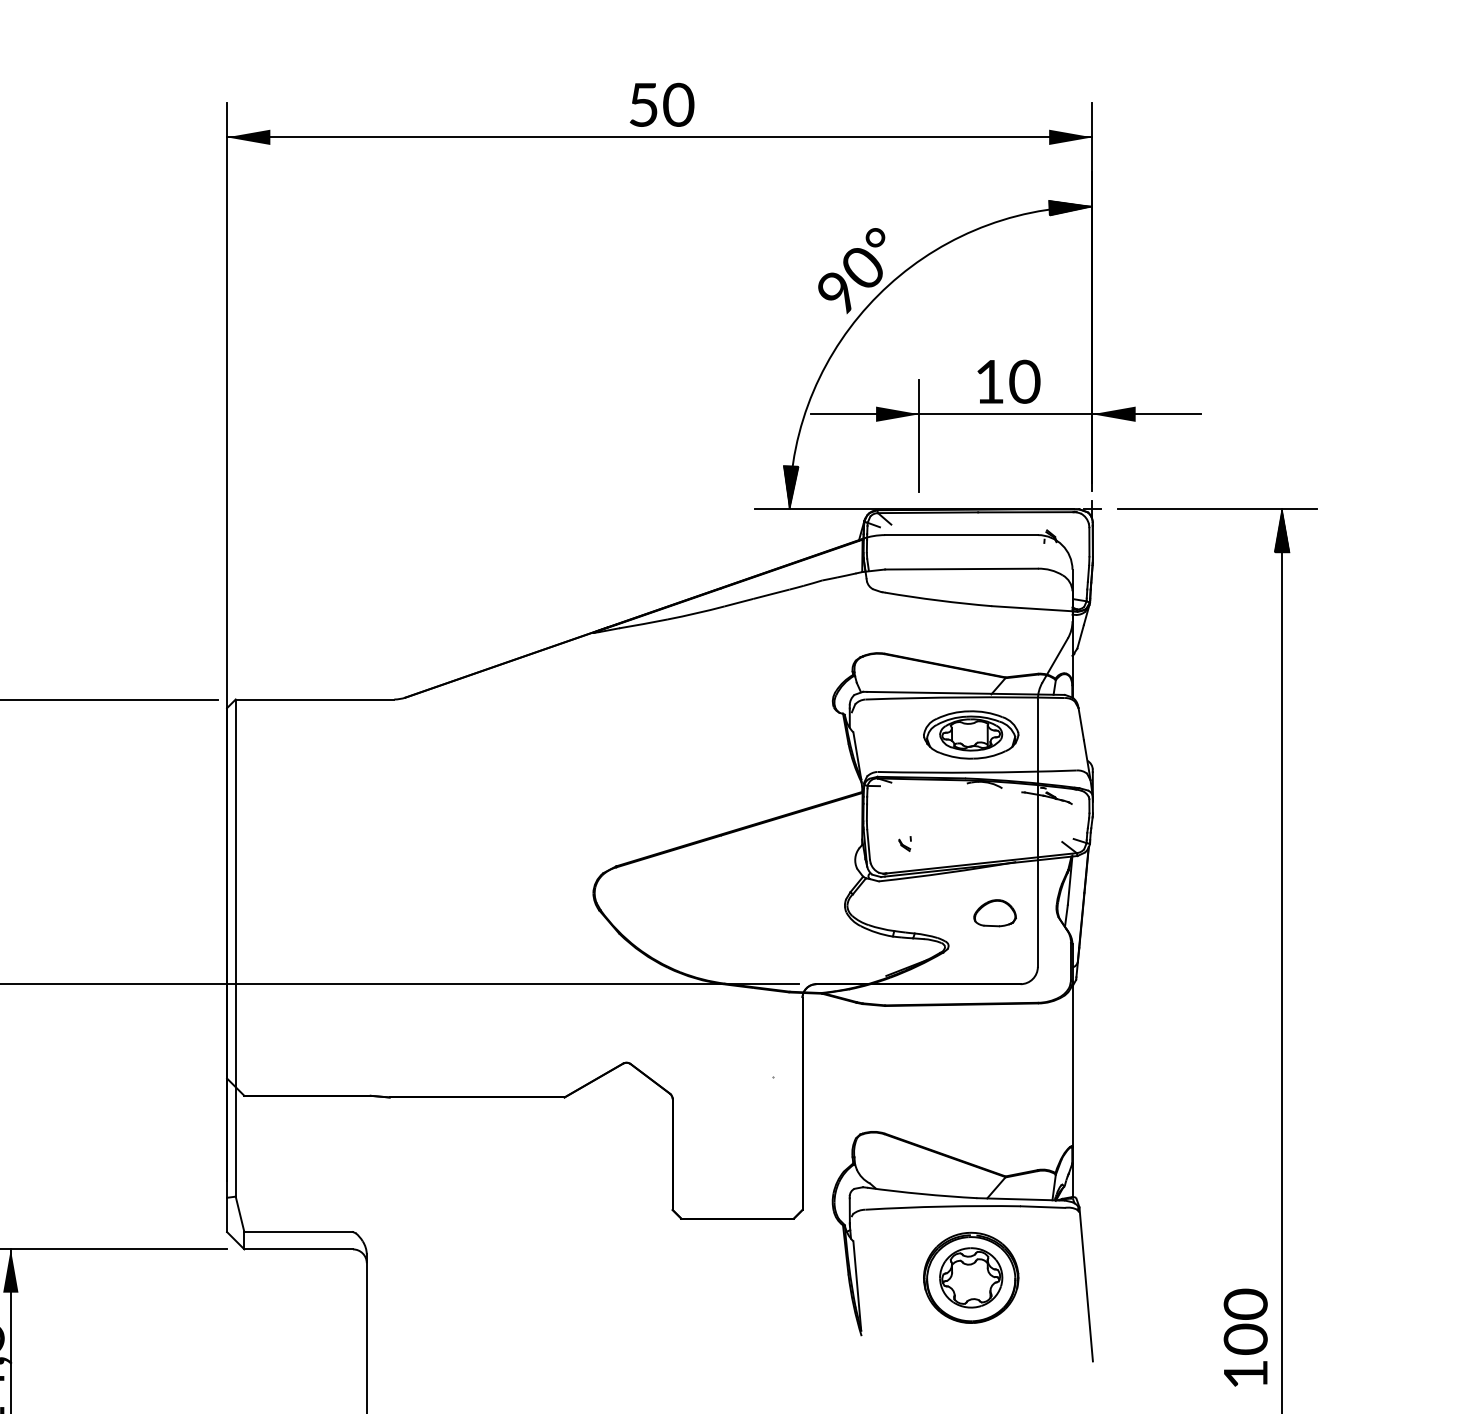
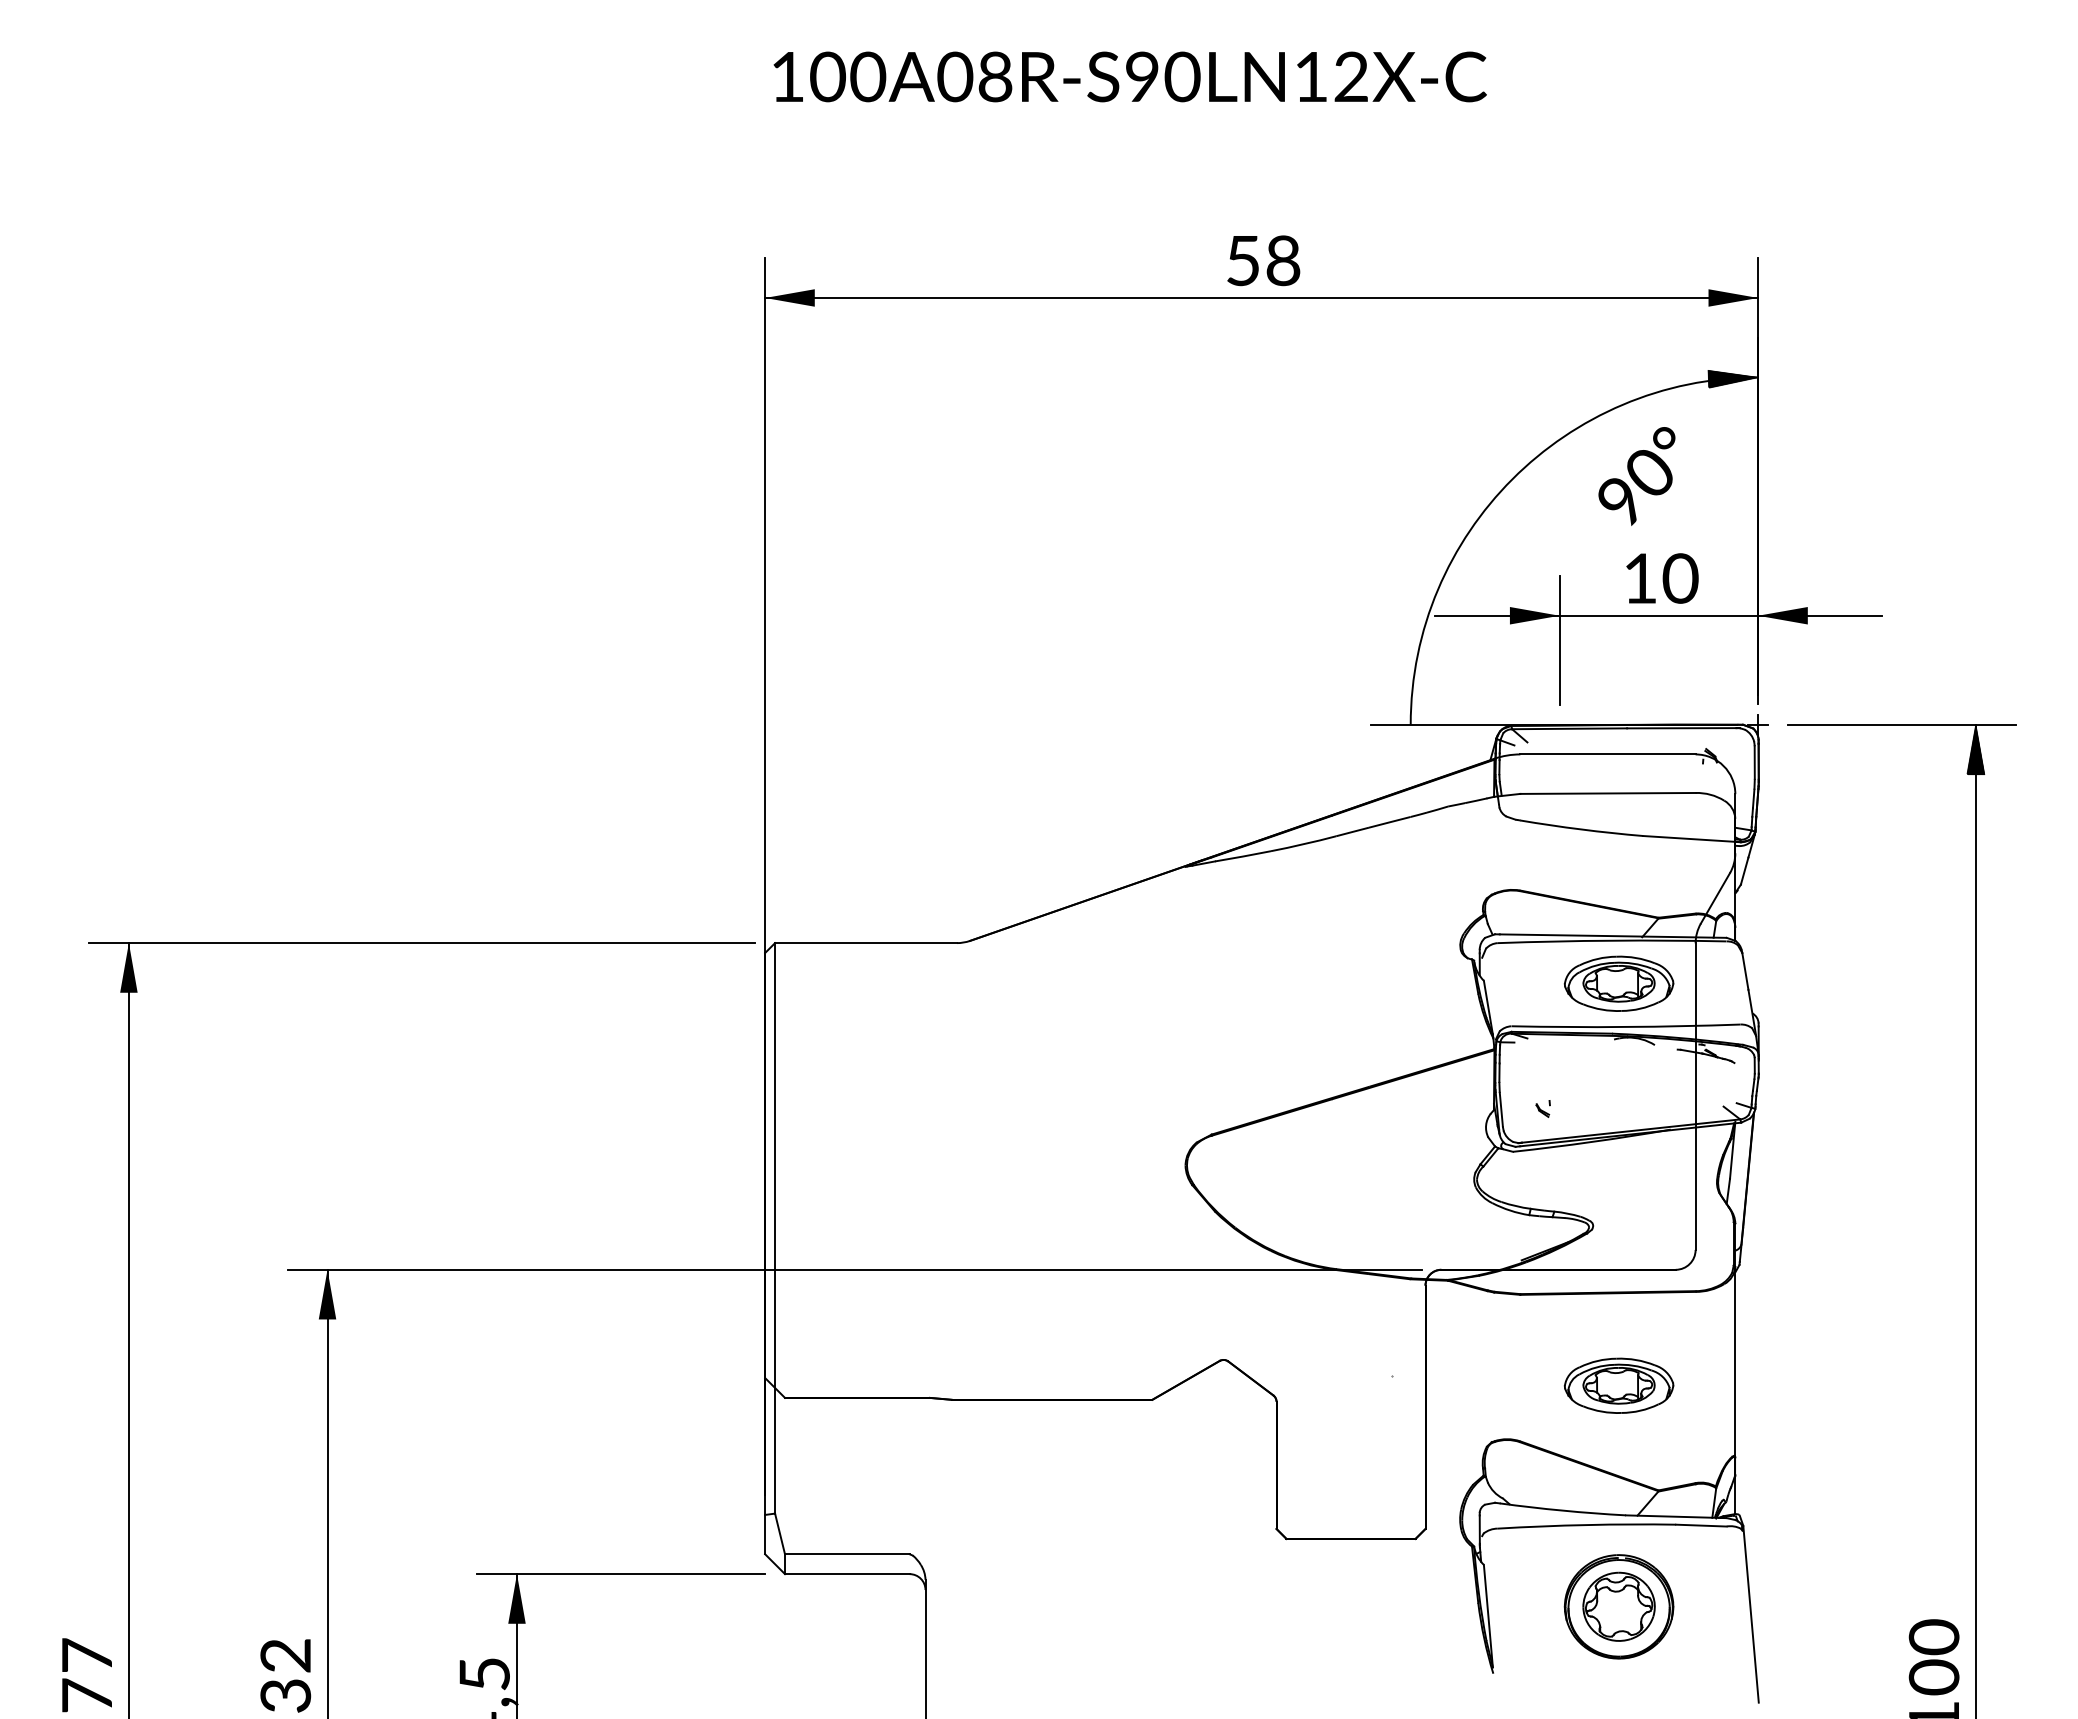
text: (678, 104) -> (1283, 260), 50 -> 58
text: (851, 271) -> (1636, 476), moved
hatch: (791, 487) -> (1412, 699), removed
part: (995, 913) -> (1646, 1188), removed
part: (970, 1085) -> (1618, 1385), added

